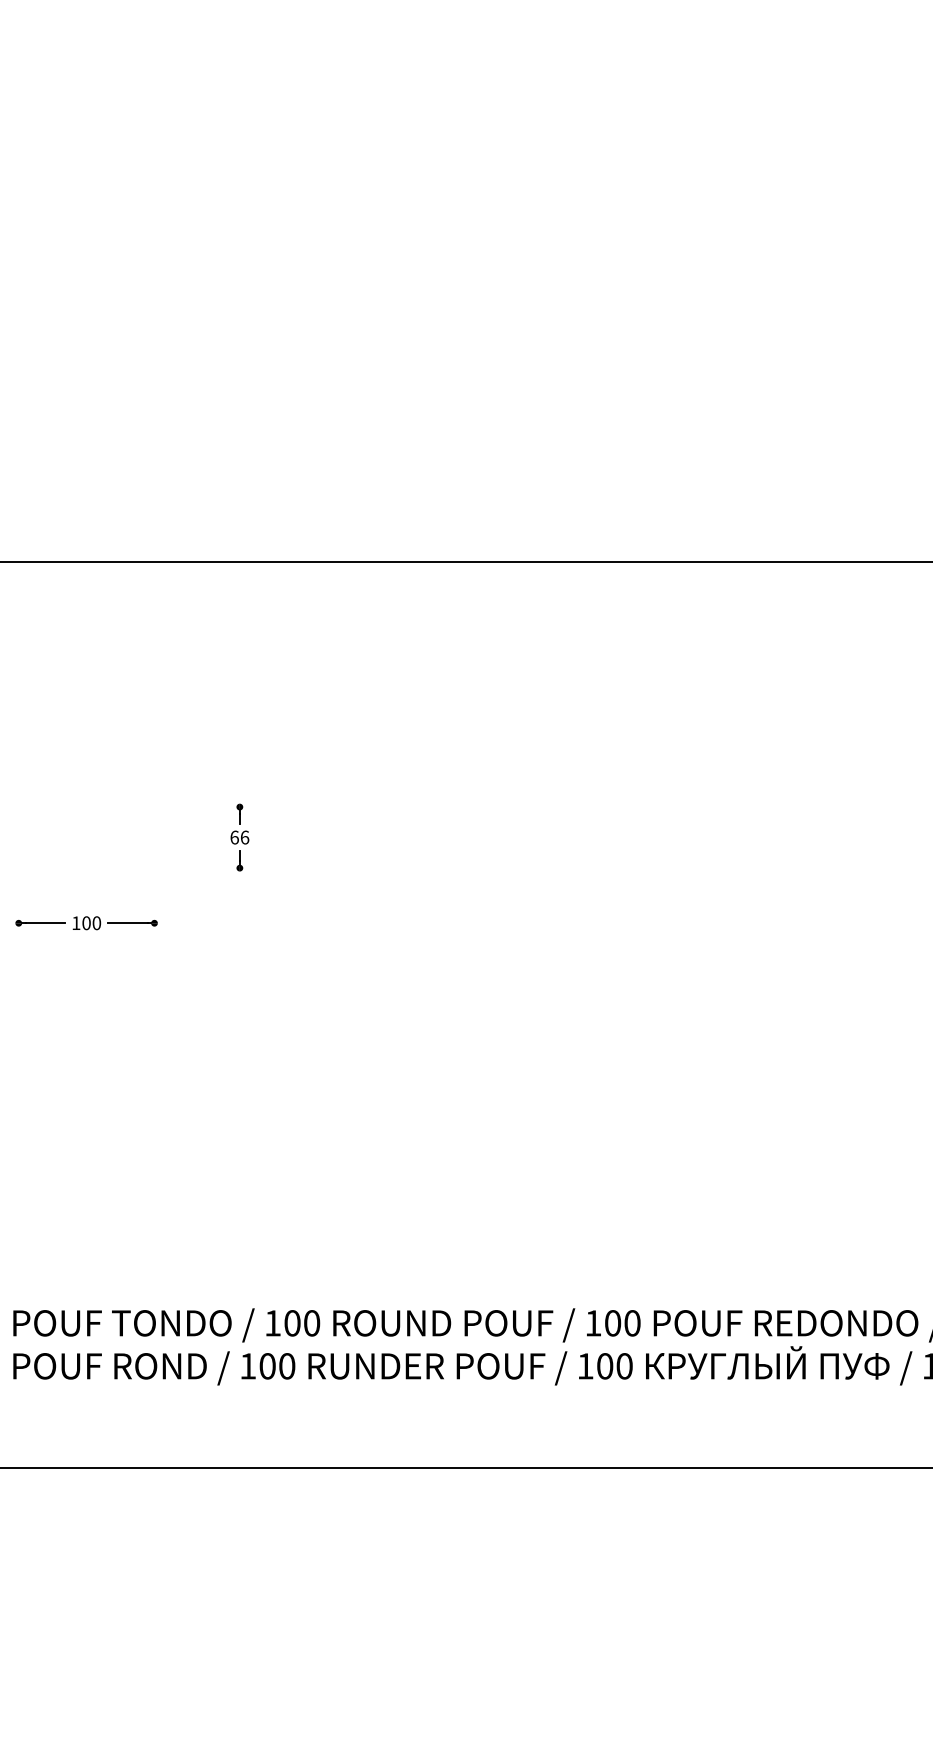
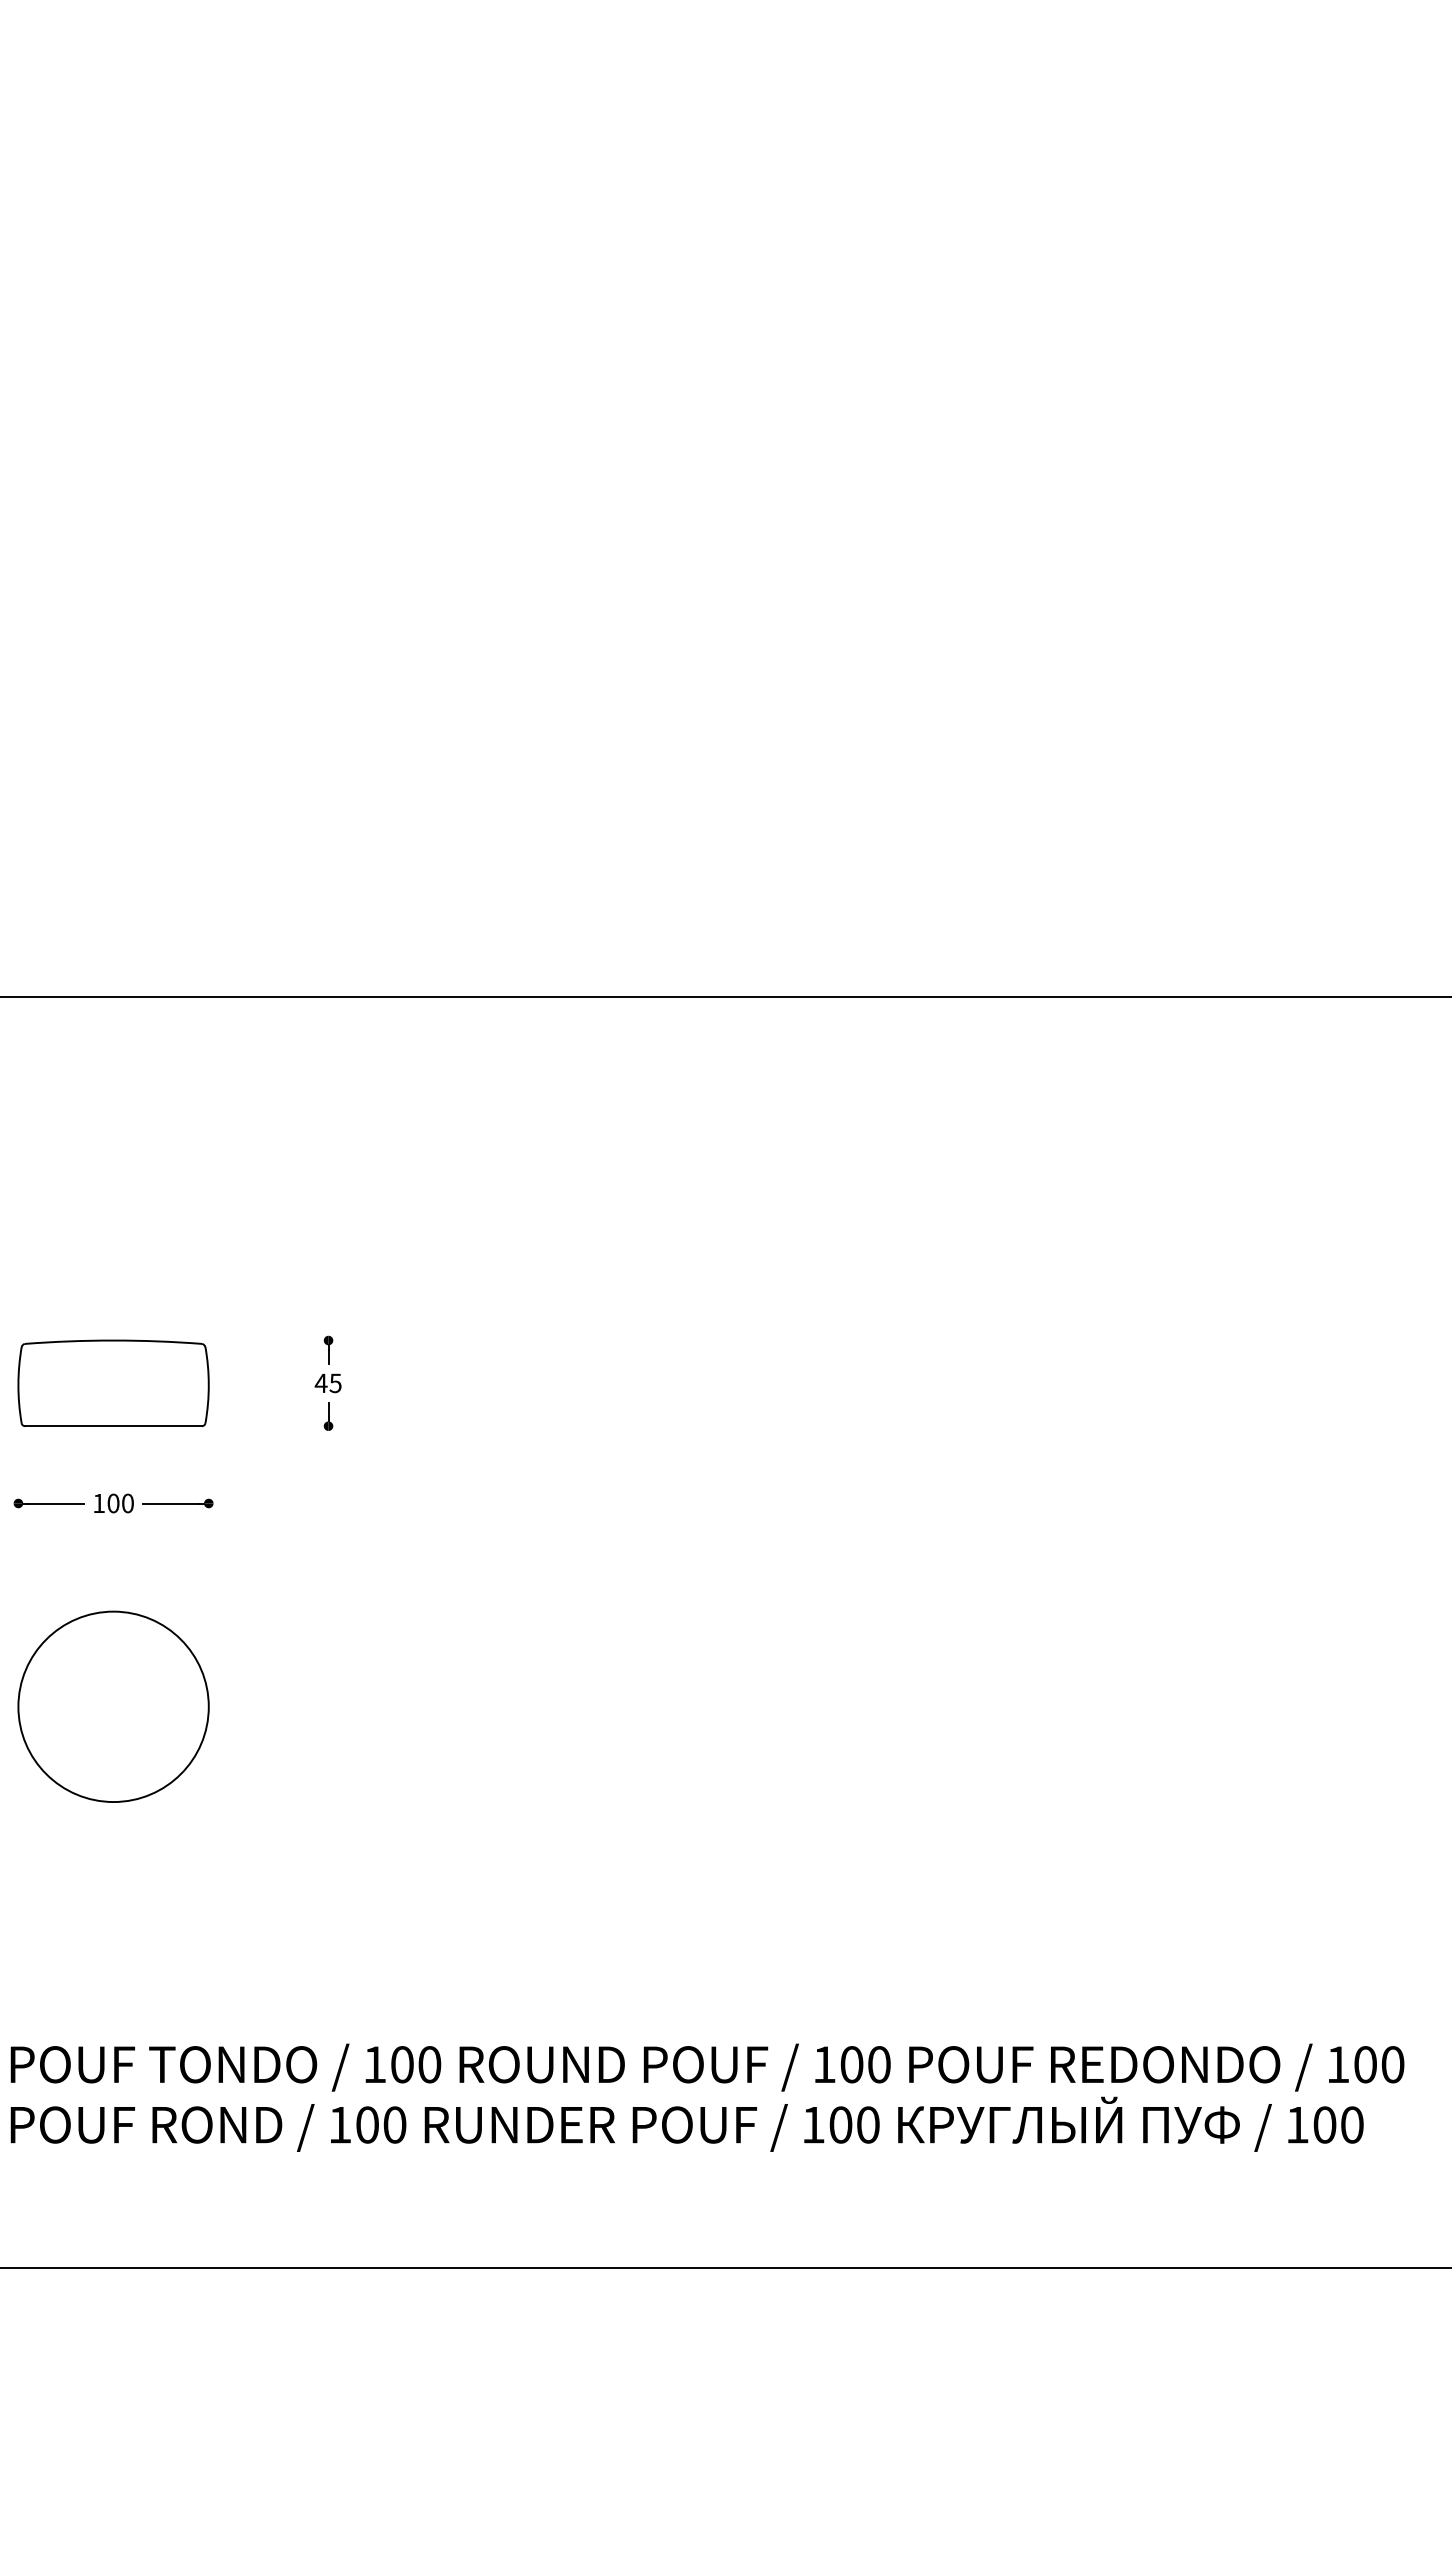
part: (86, 836) -> (113, 1382), added
text: (239, 837) -> (327, 1383), 66 -> 45
circle: (86, 1067) -> (113, 1706), added

